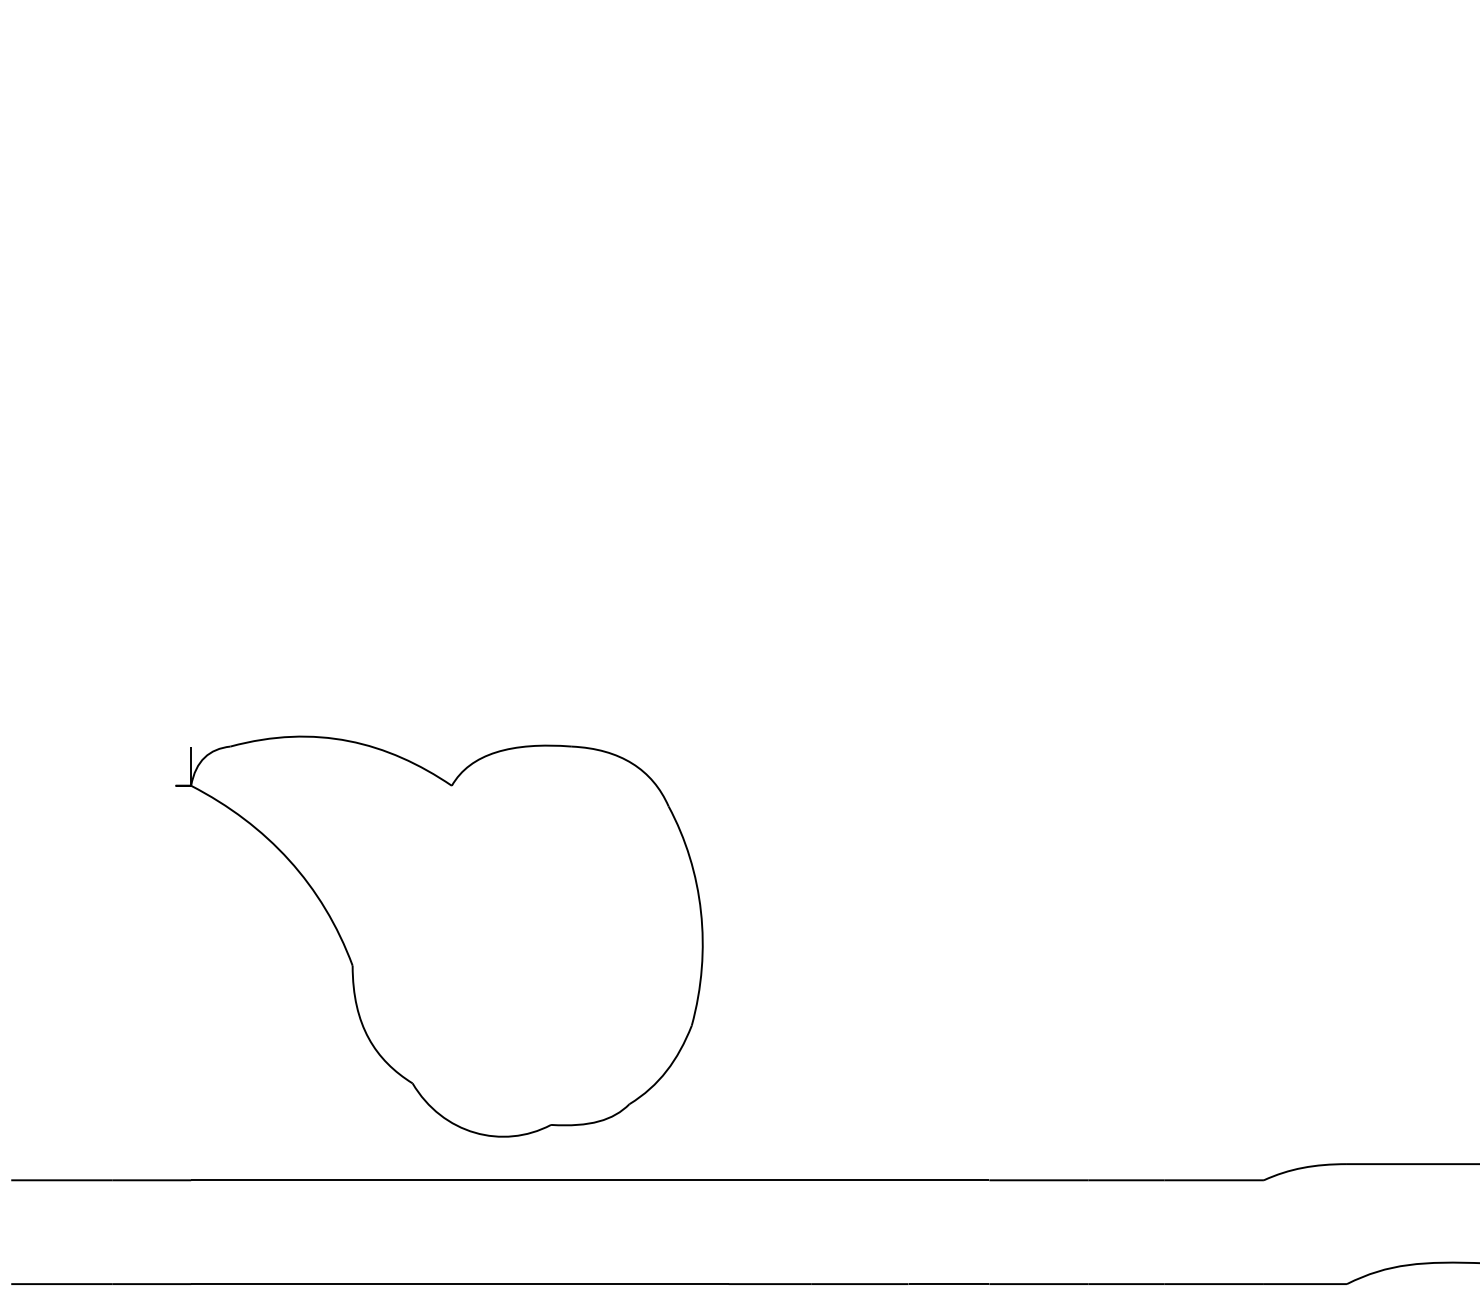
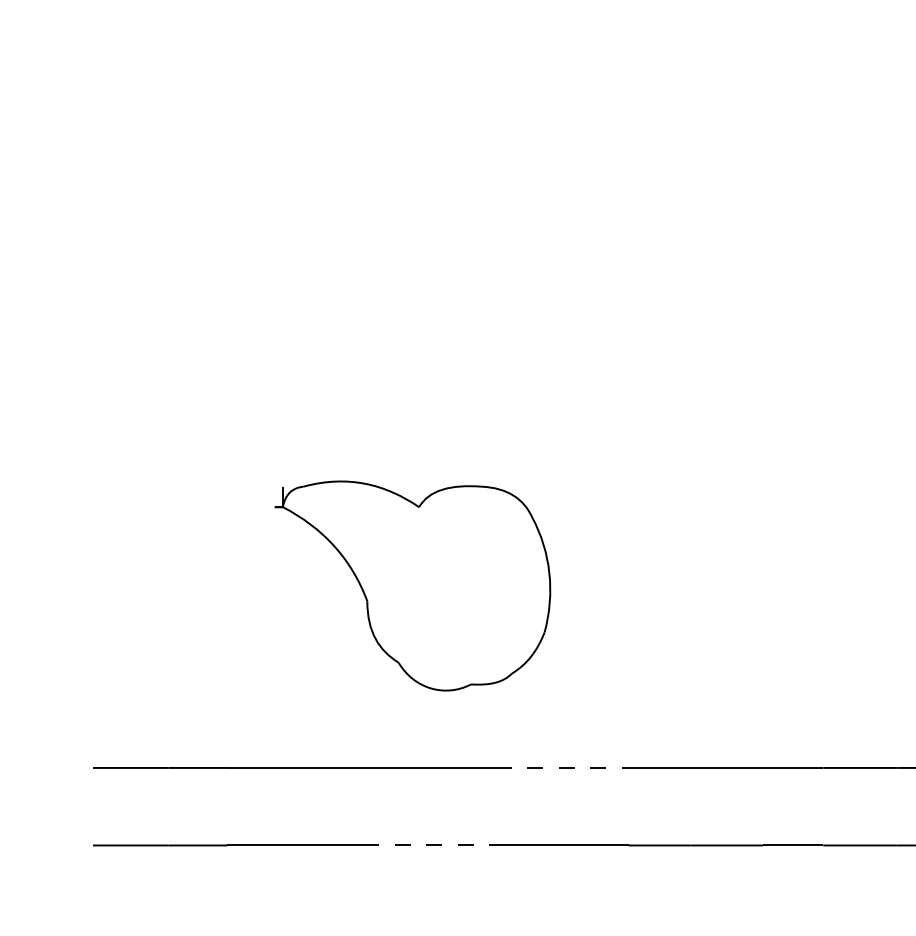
part: (439, 936) -> (412, 585), size x0.7
line: (639, 1180) -> (562, 768), solid -> dashed
line: (462, 1284) -> (429, 845), solid -> dashed

